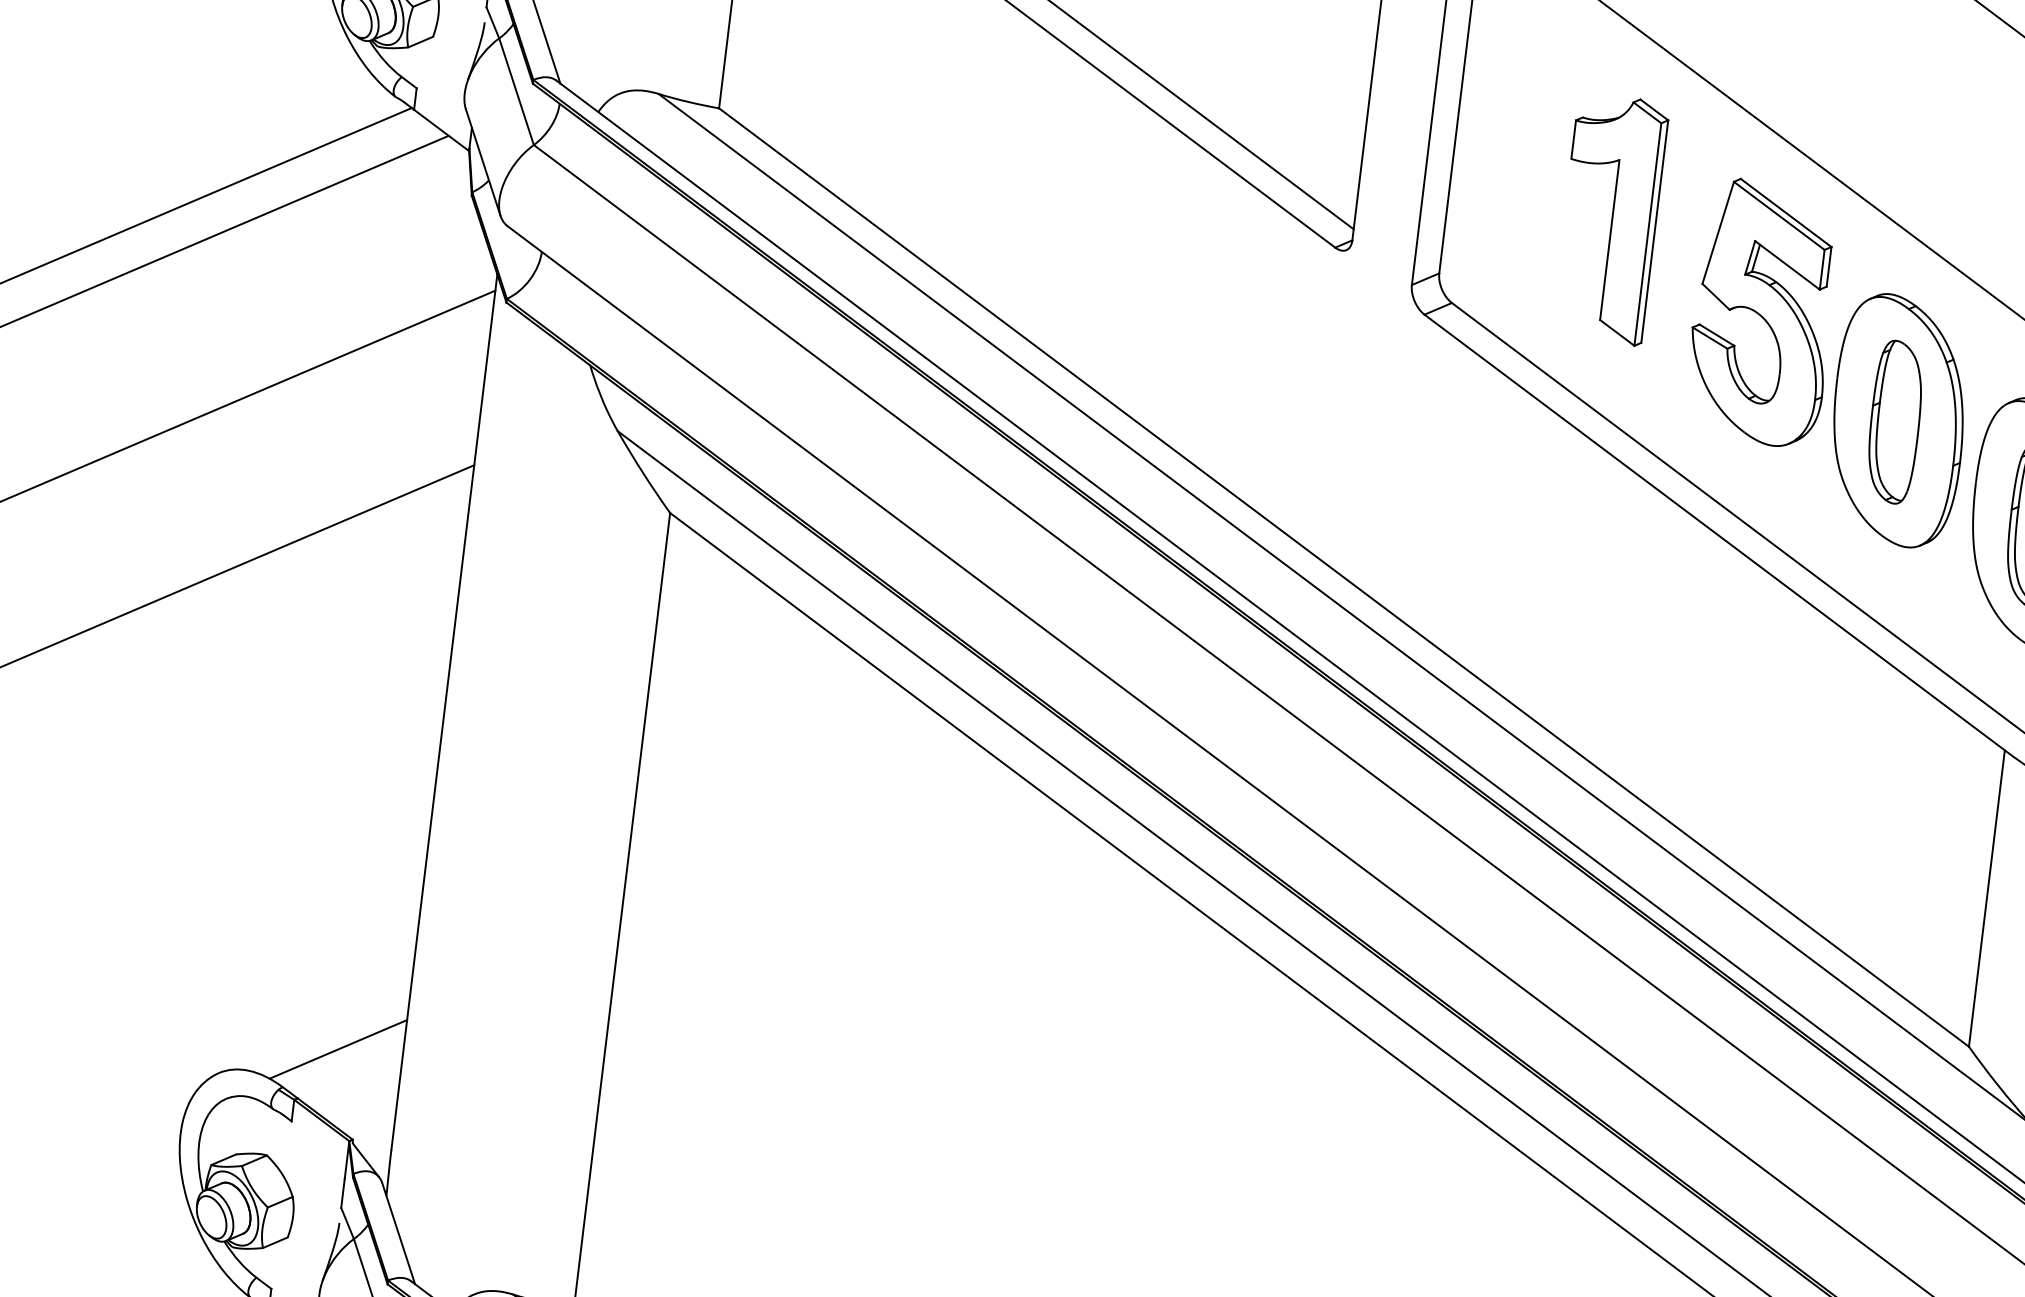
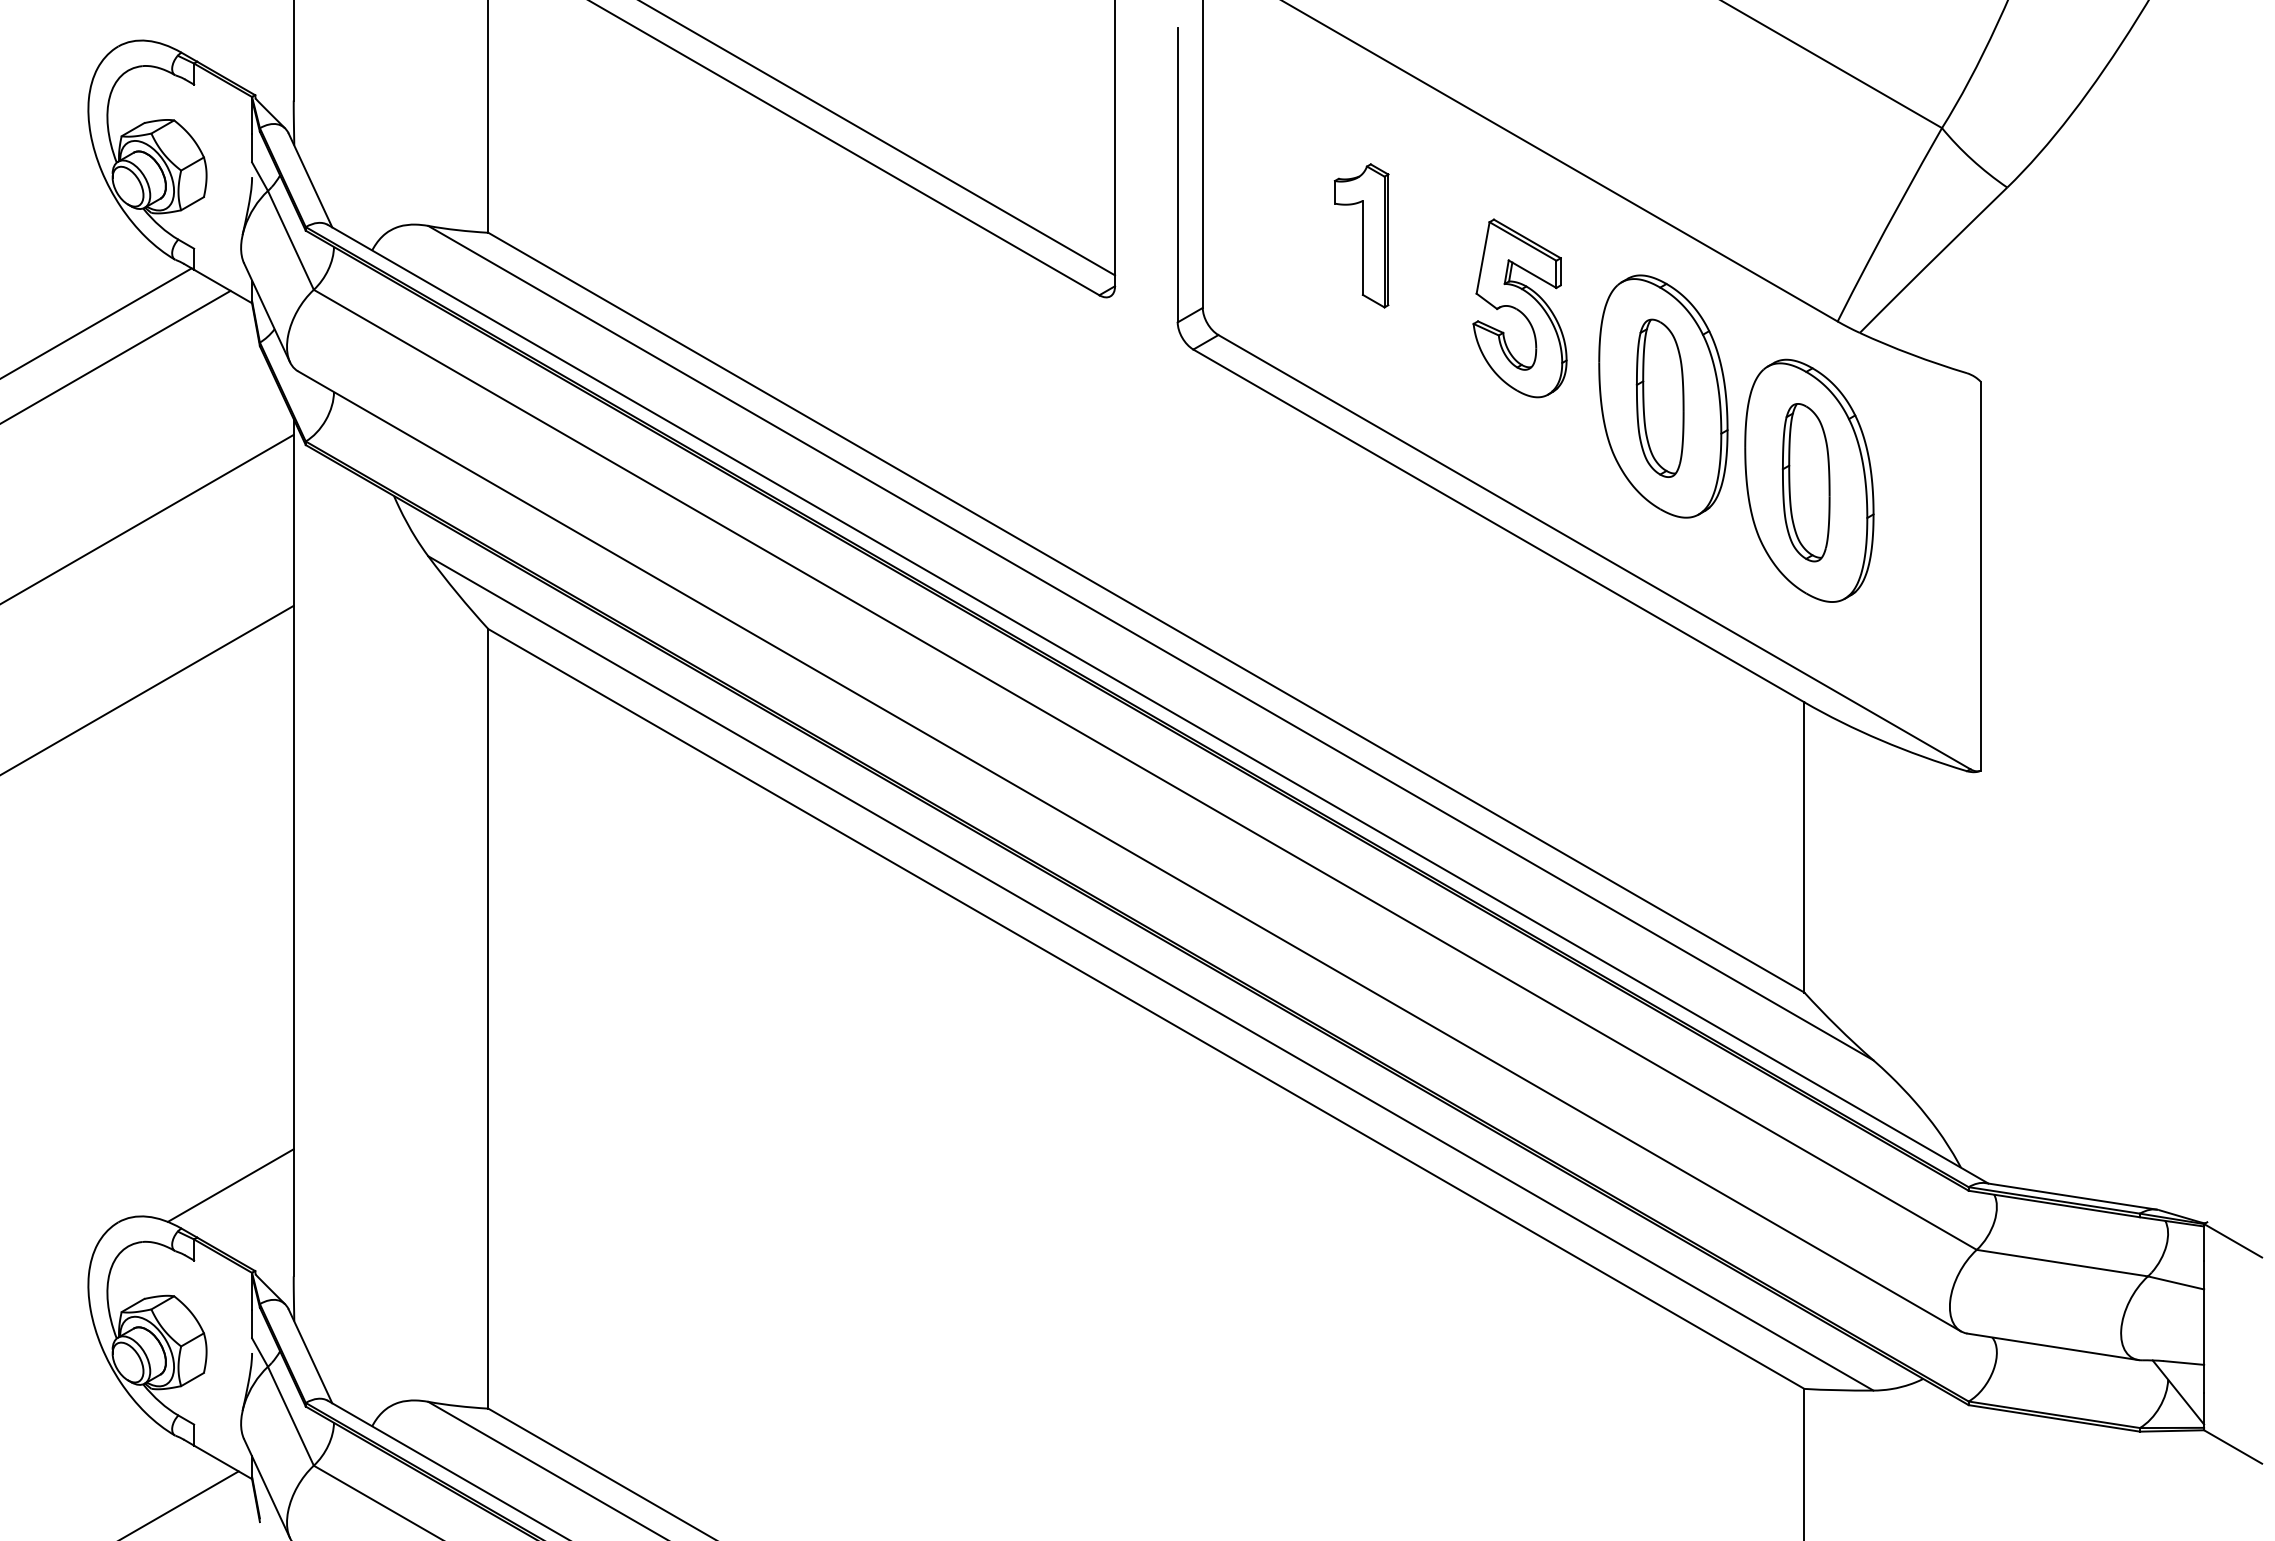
part: (1610, 219) -> (1361, 235), size x0.6
part: (1762, 313) -> (1519, 308), size x0.7

